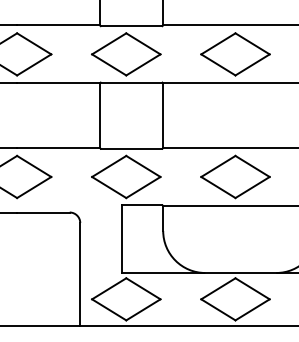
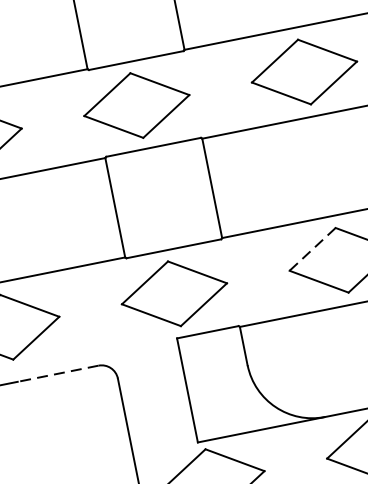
line: (217, 166) -> (311, 249), solid -> dashed
line: (42, 212) -> (56, 374), solid -> dashed

